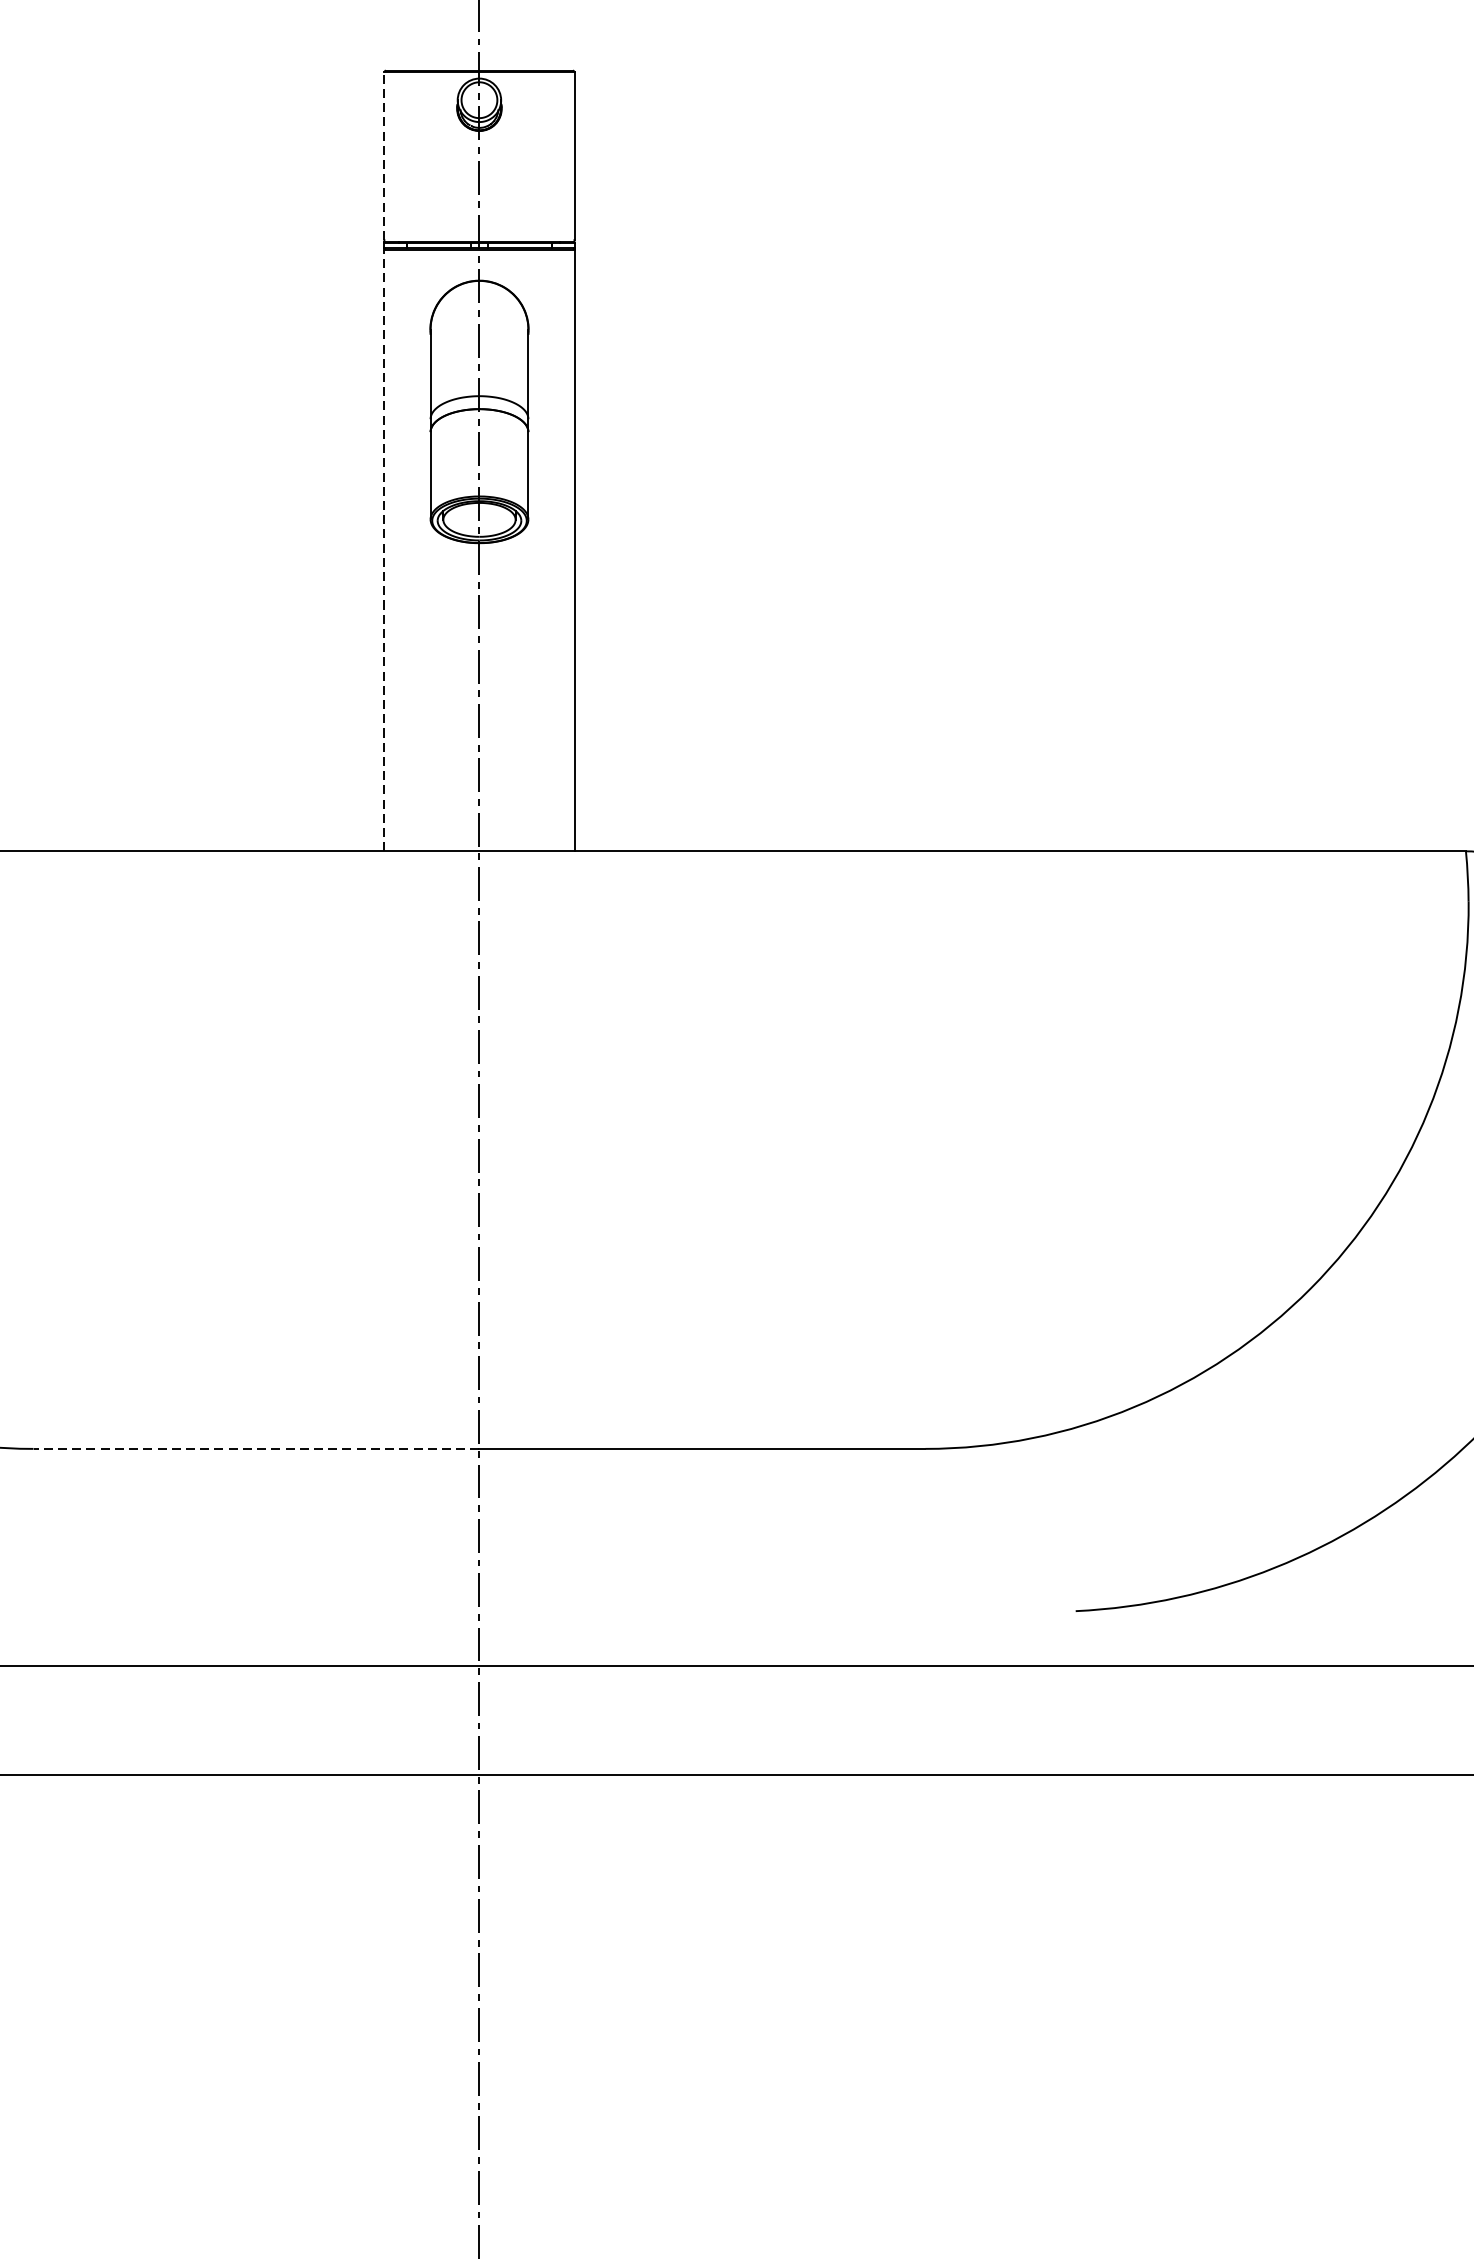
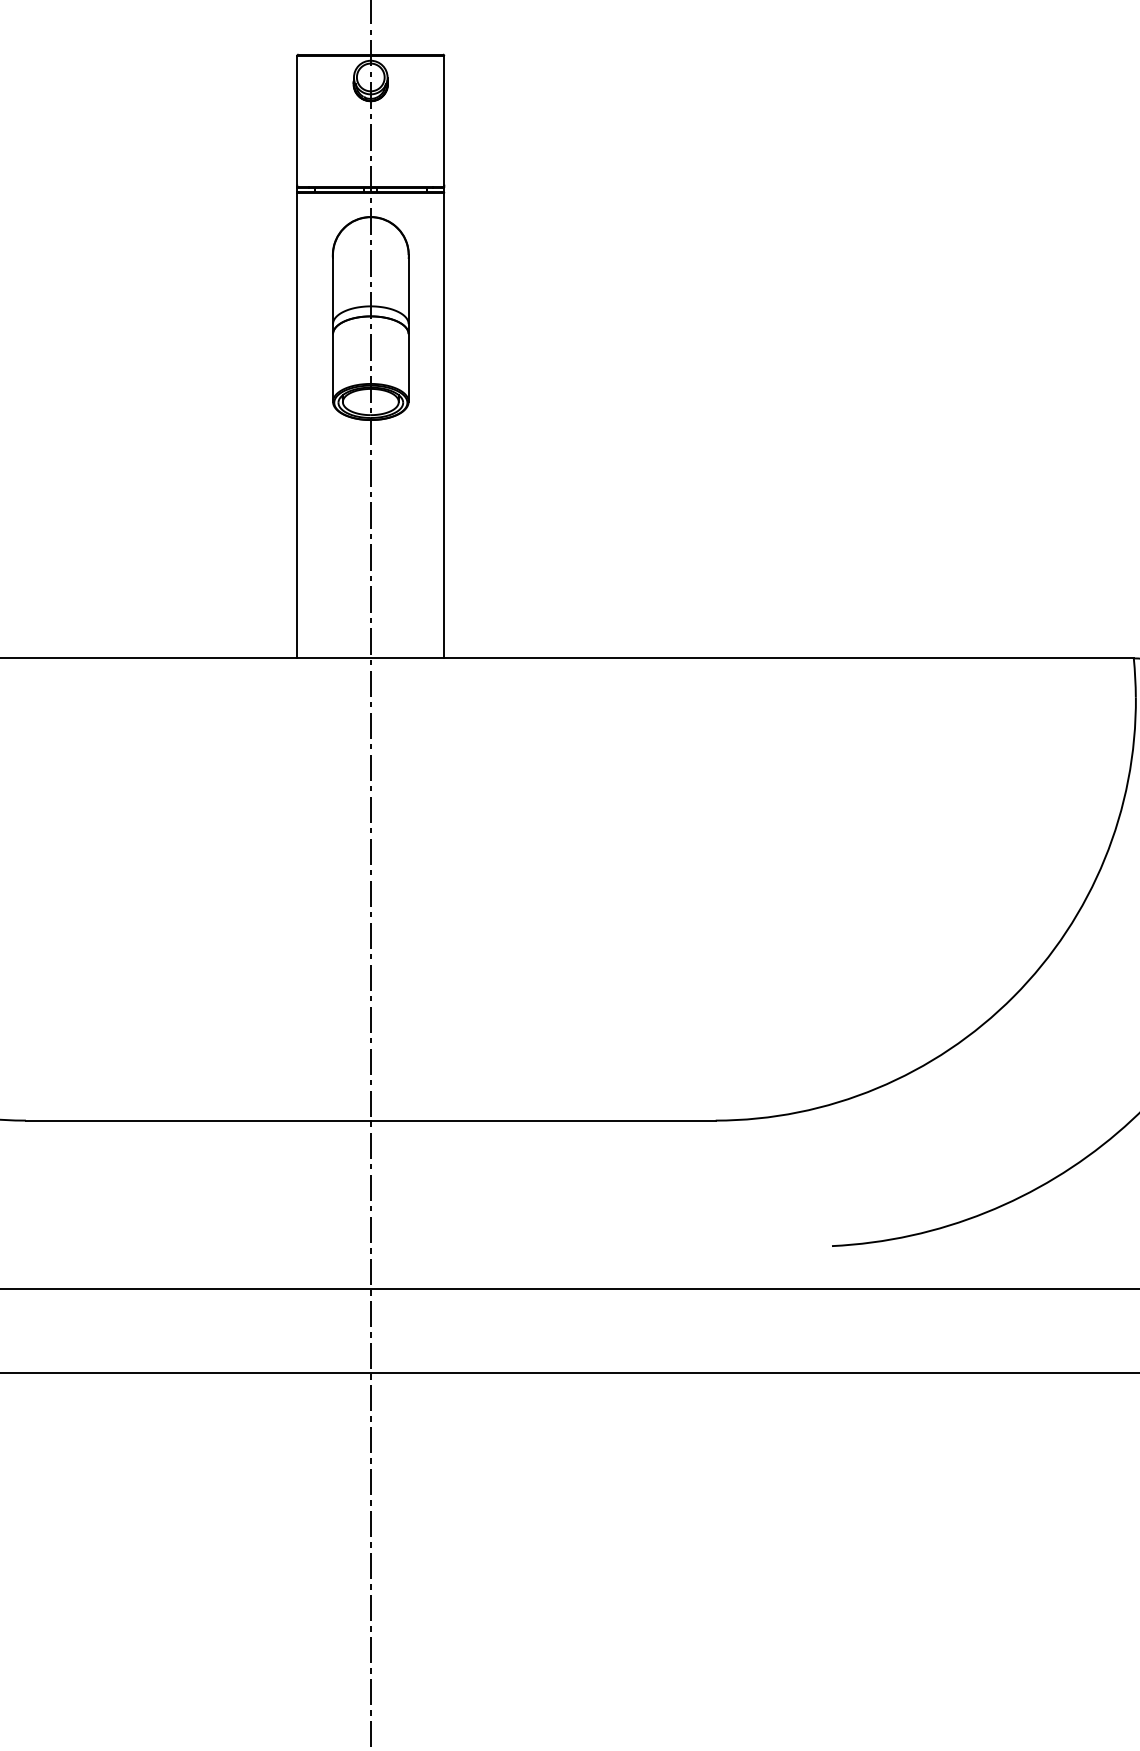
line: (384, 155) -> (297, 120), dashed -> solid
line: (384, 550) -> (297, 425), dashed -> solid
line: (255, 1448) -> (197, 1120), dashed -> solid

